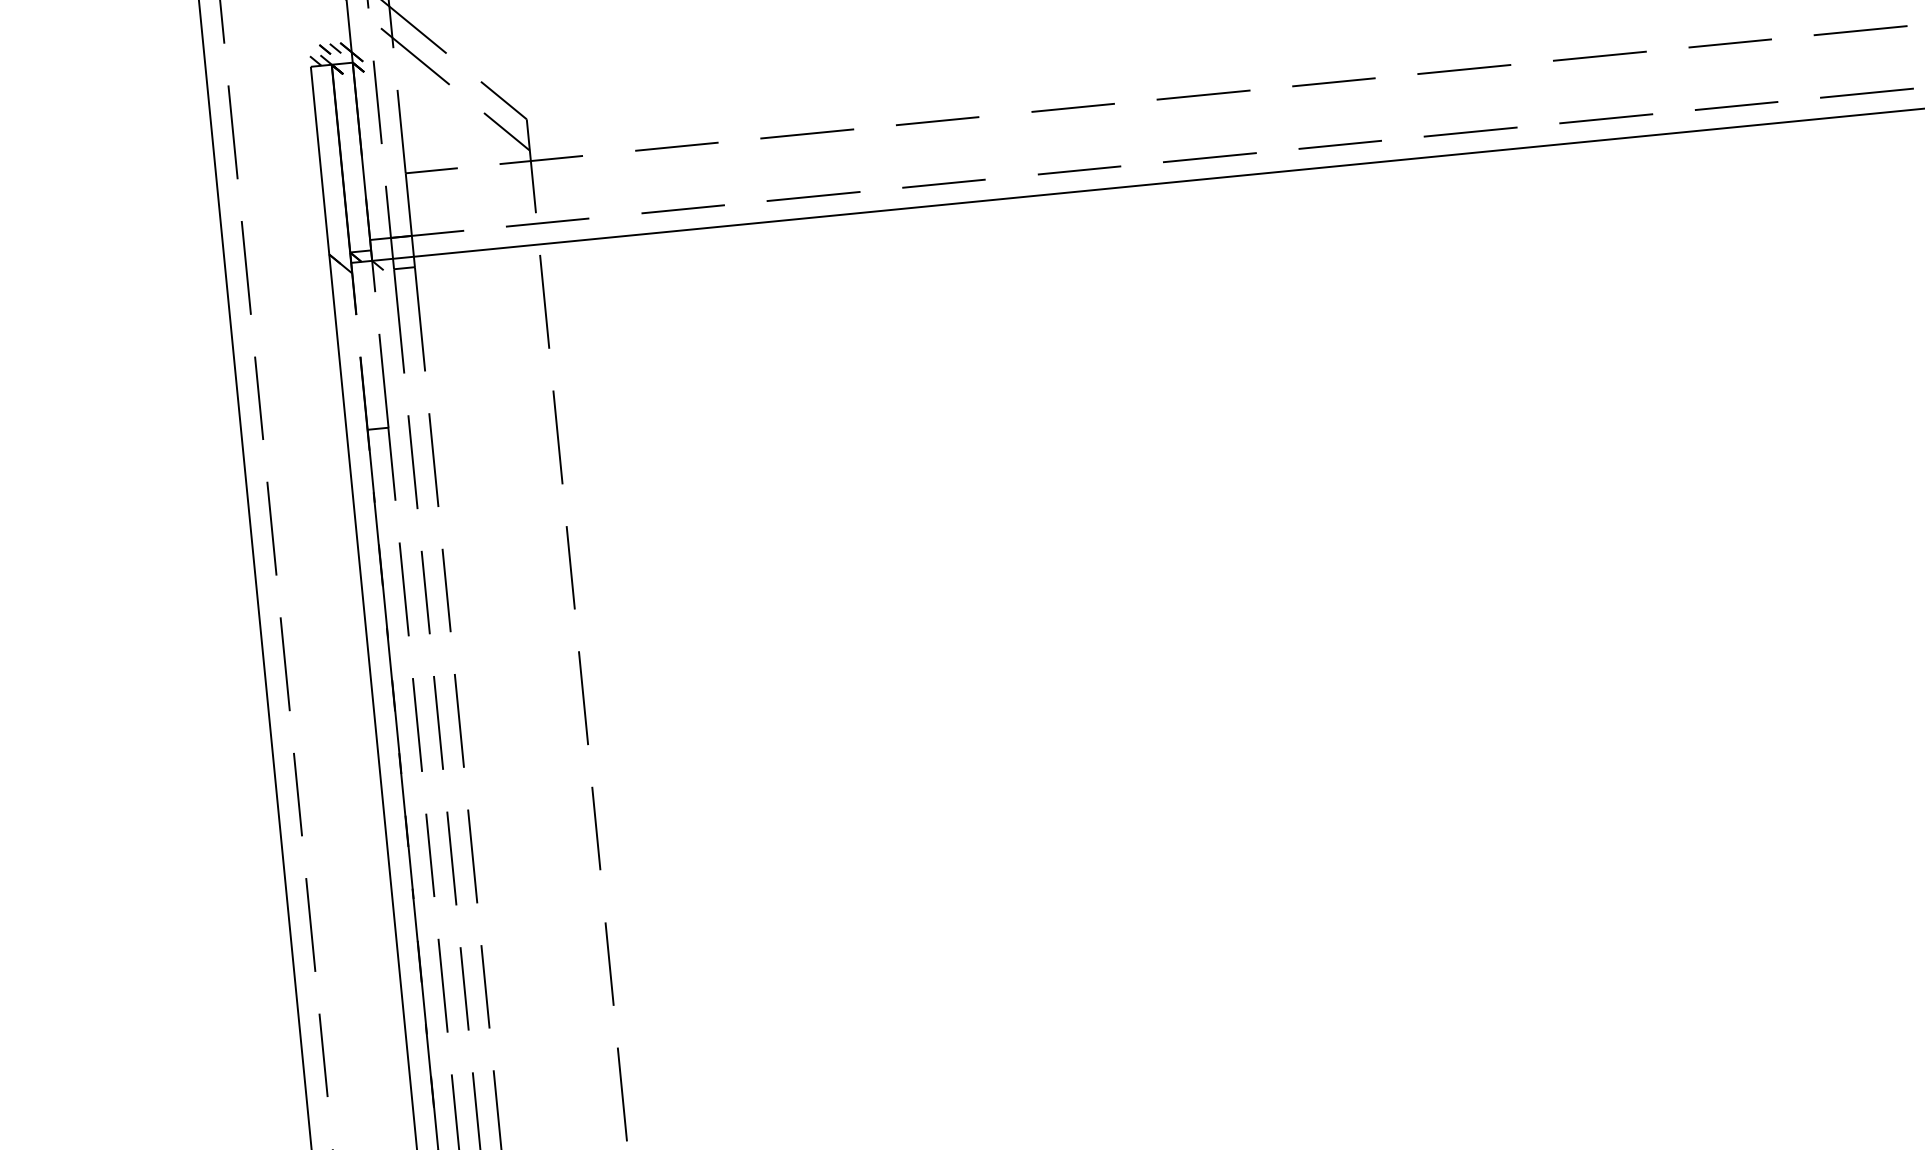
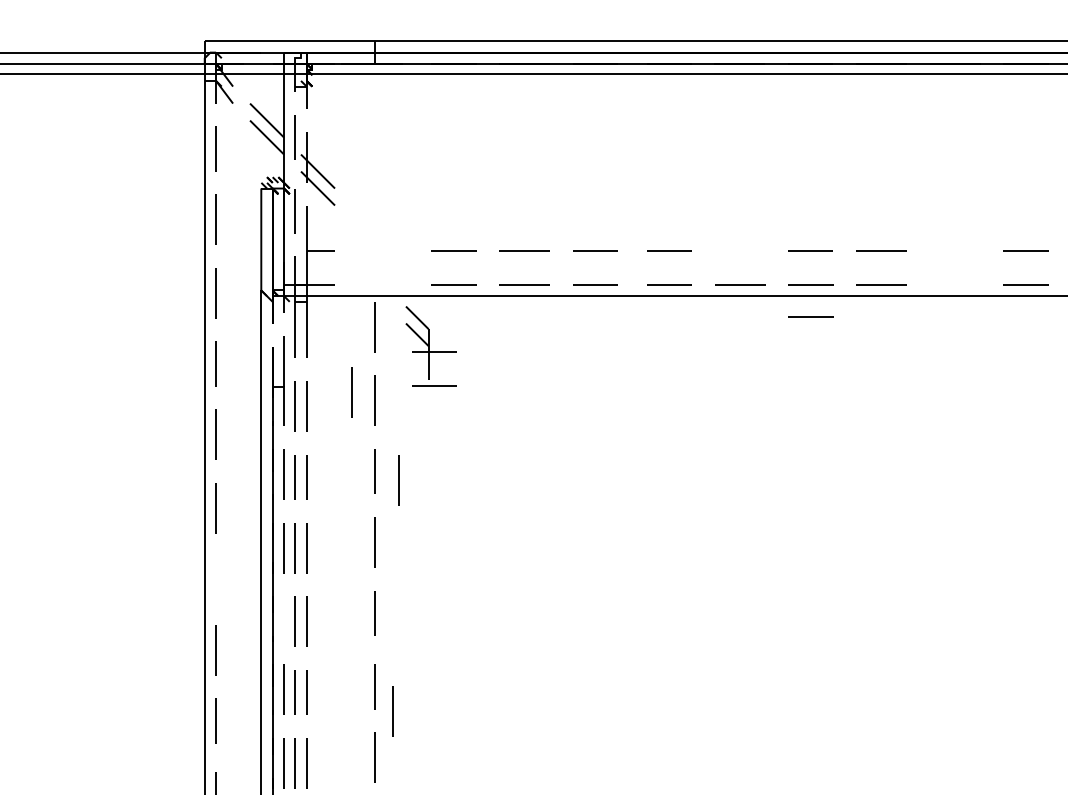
line: (1600, 55) -> (955, 250), removed
line: (1202, 94) -> (739, 250), removed
line: (1606, 118) -> (955, 284), removed
part: (533, 150) -> (430, 346), moved
line: (1345, 203) -> (810, 316), added
line: (513, 426) -> (351, 392), added
line: (616, 579) -> (398, 480), added
line: (297, 795) -> (215, 579), removed
line: (429, 854) -> (283, 618), removed
line: (646, 1006) -> (392, 711), added

